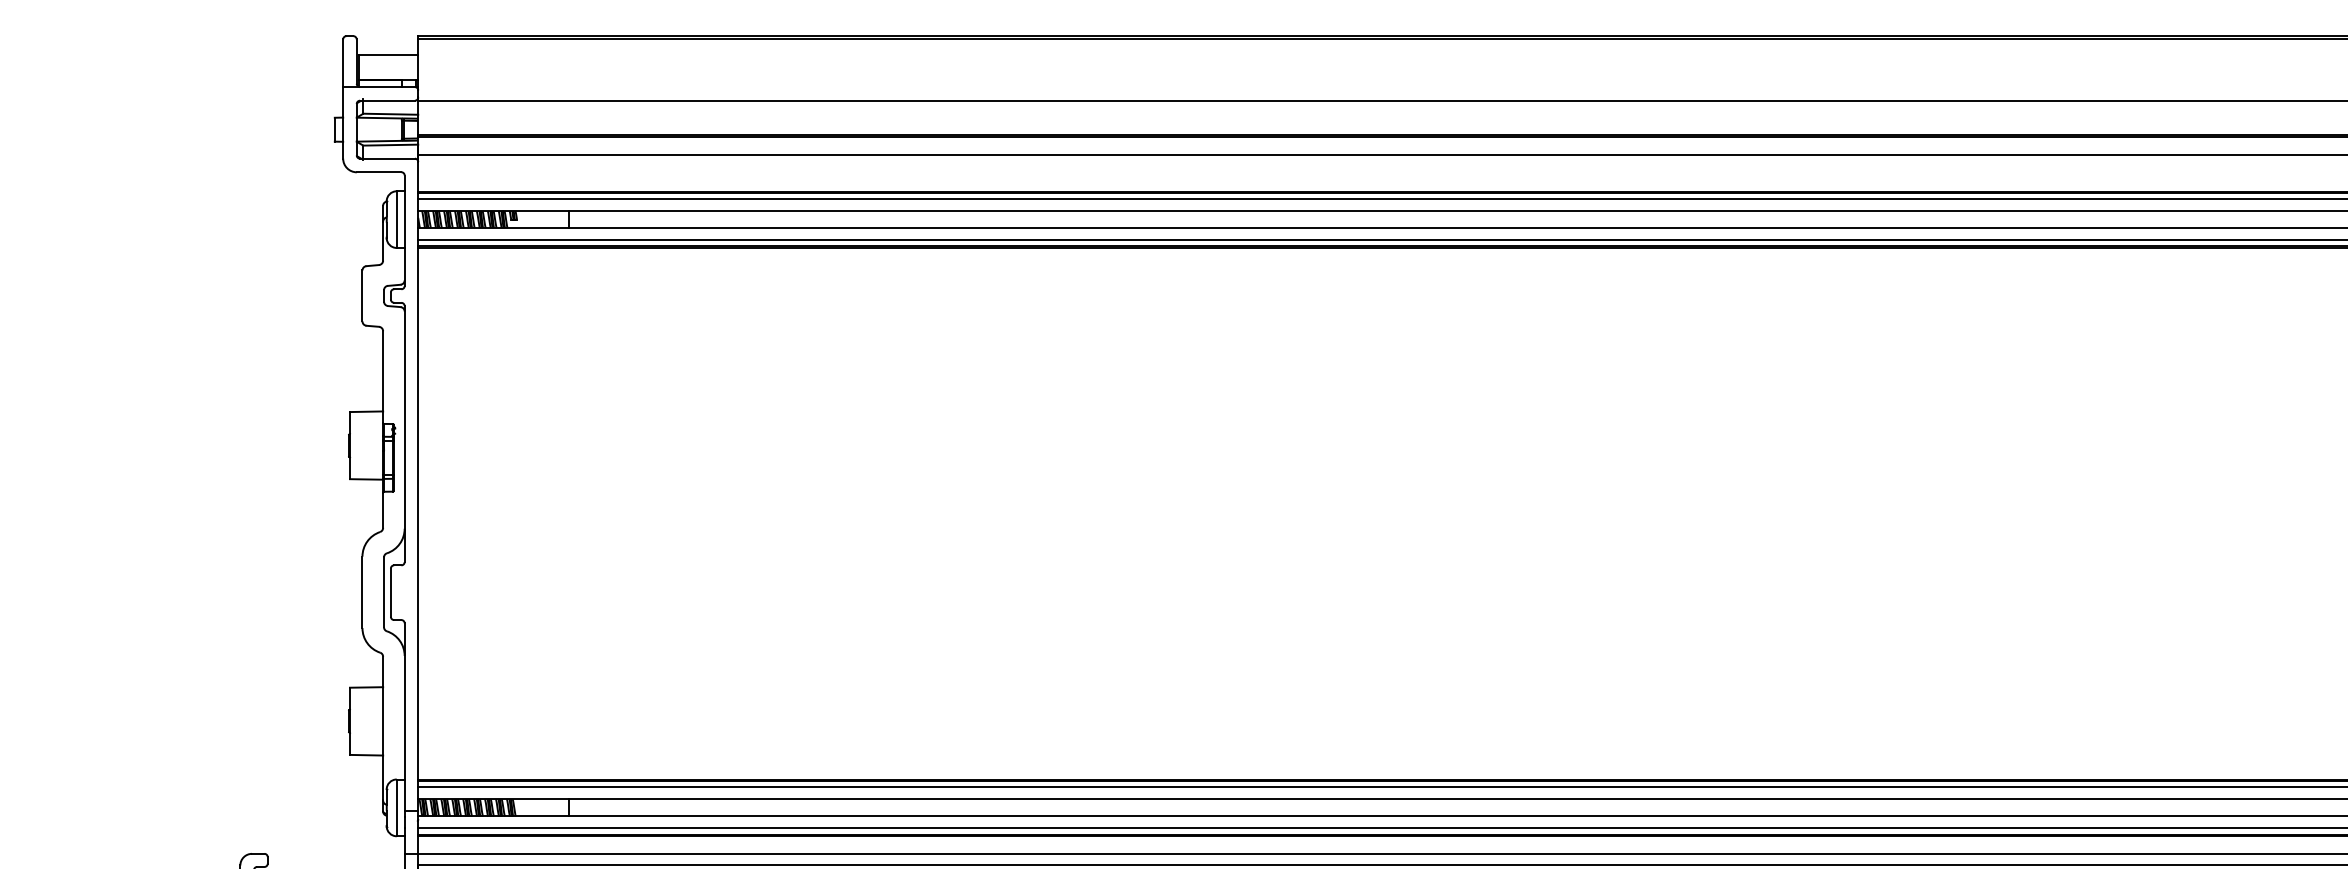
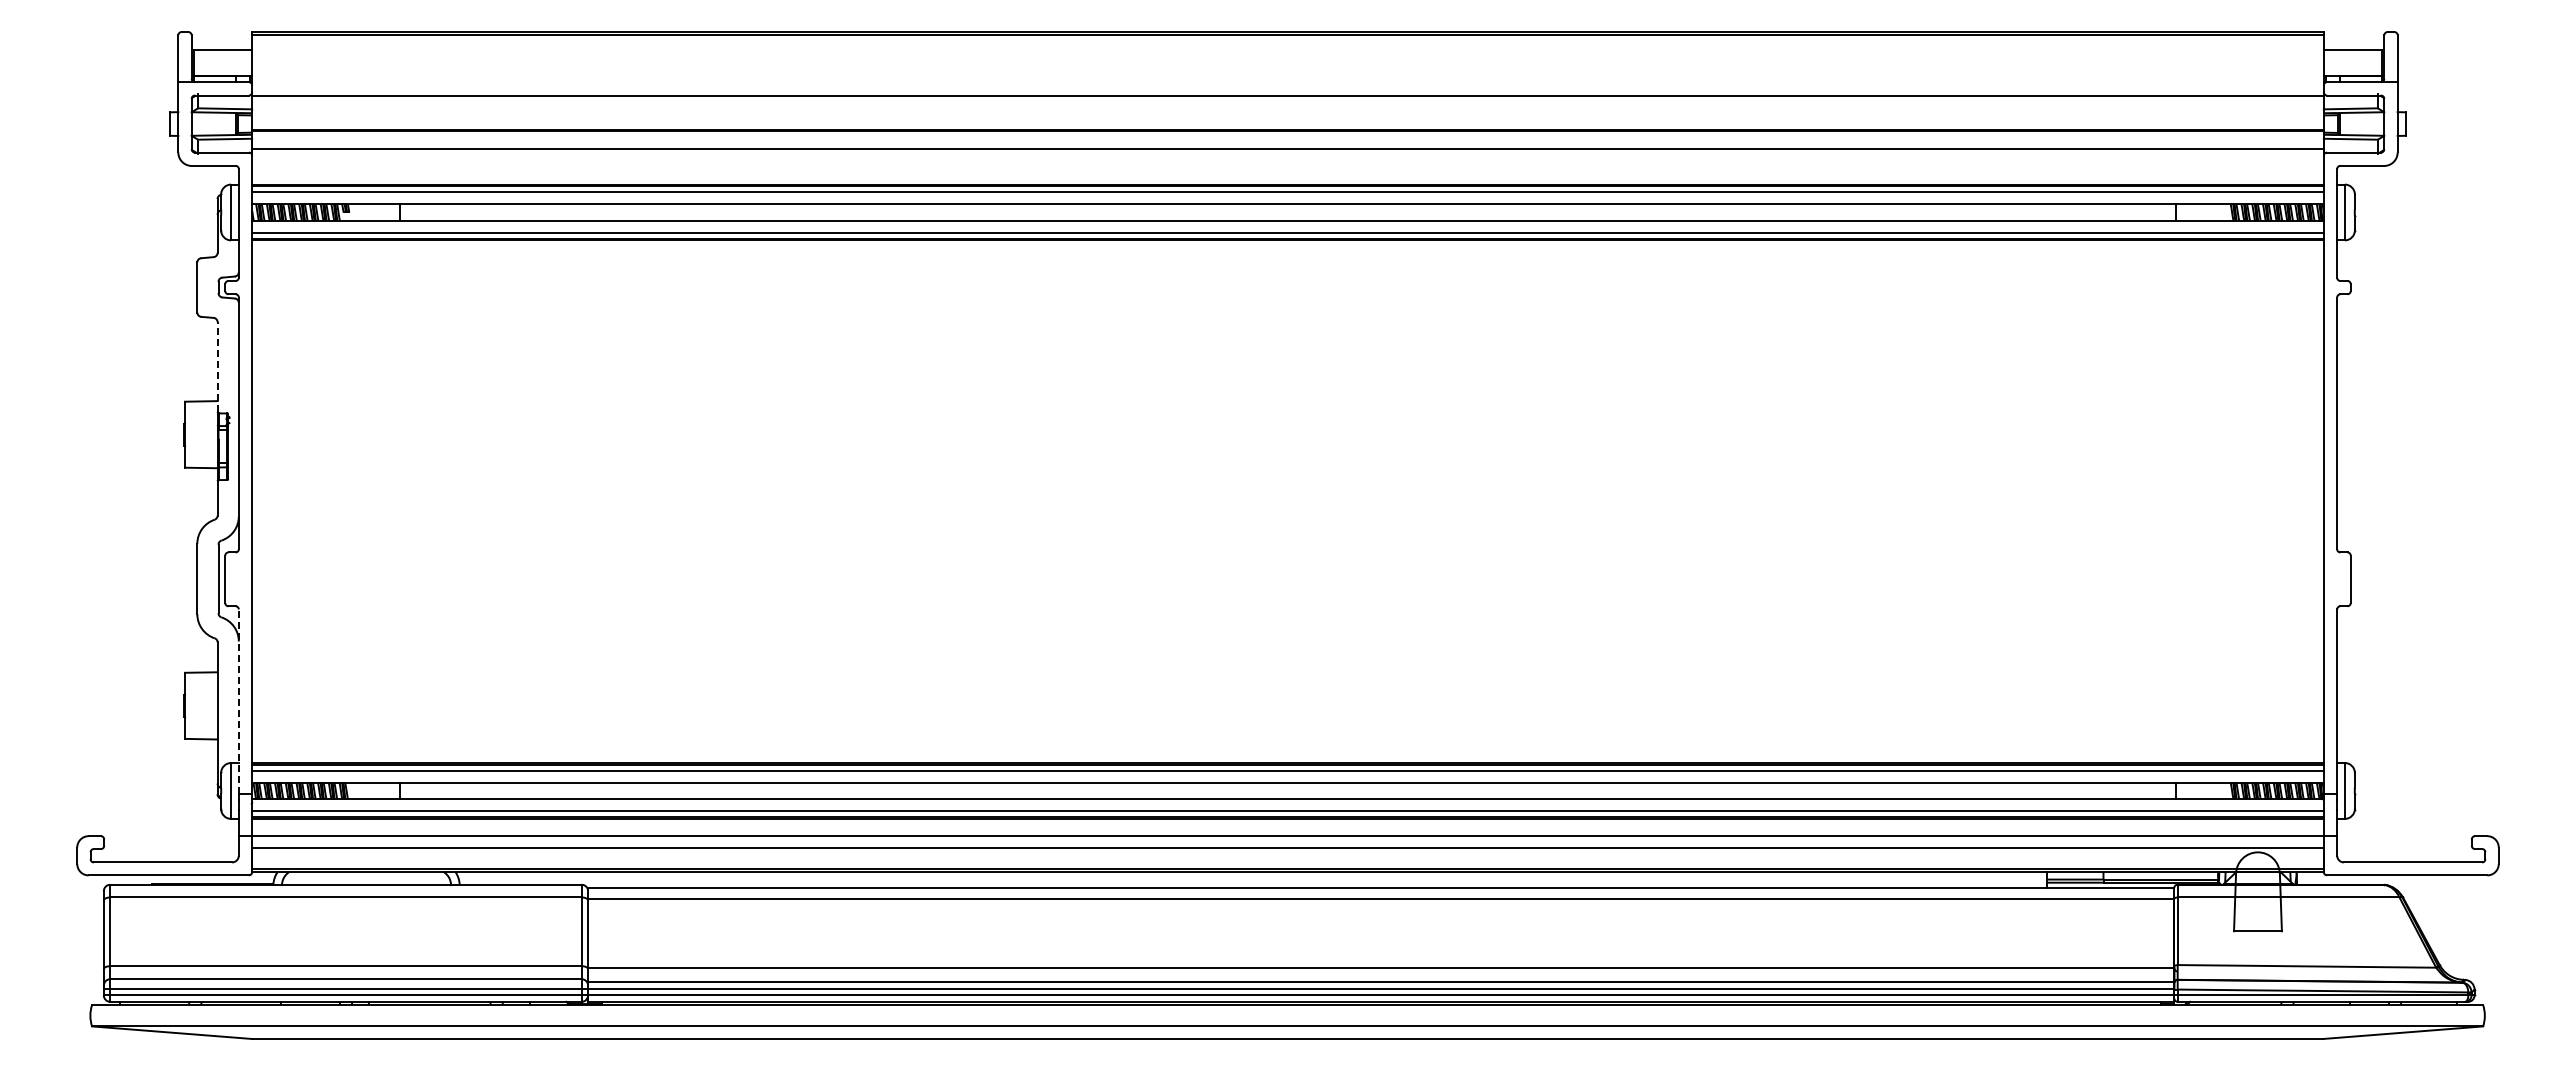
line: (382, 376) -> (217, 366), solid -> dashed
line: (404, 716) -> (238, 701), solid -> dashed

